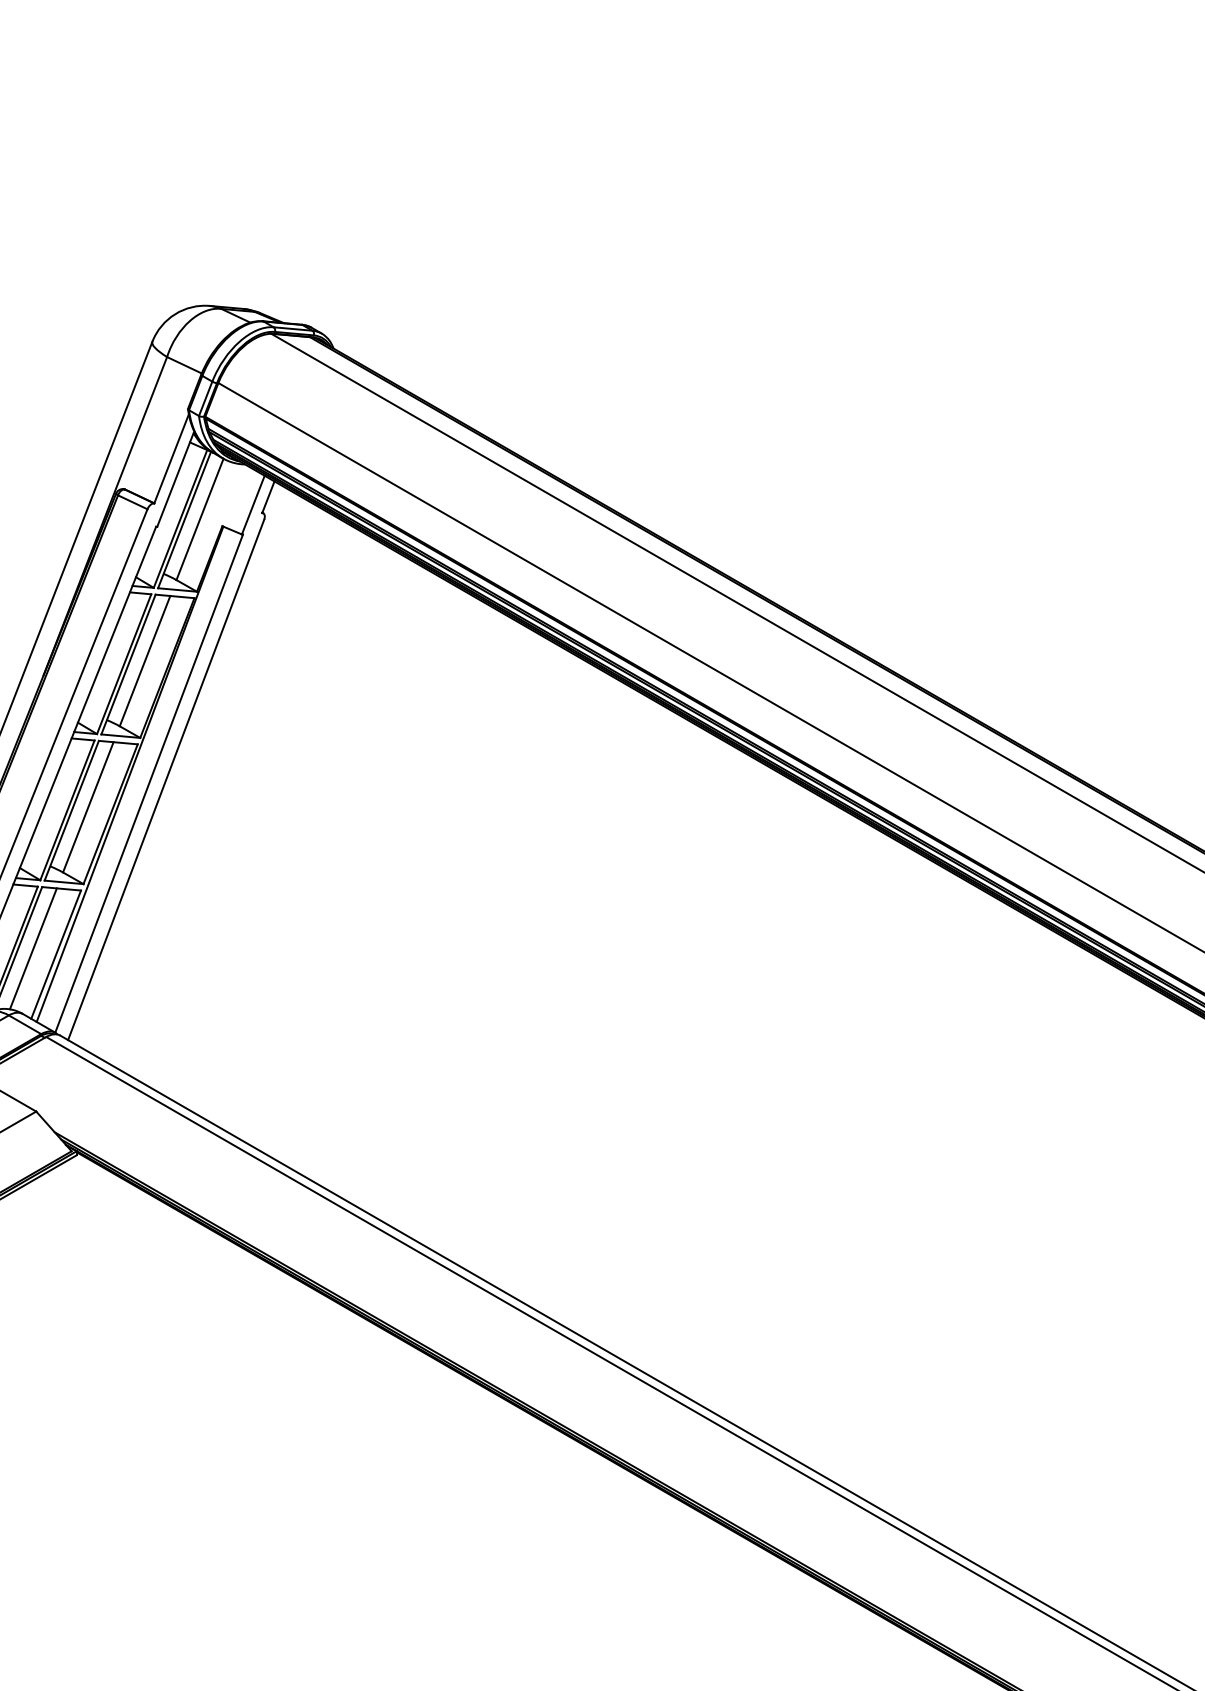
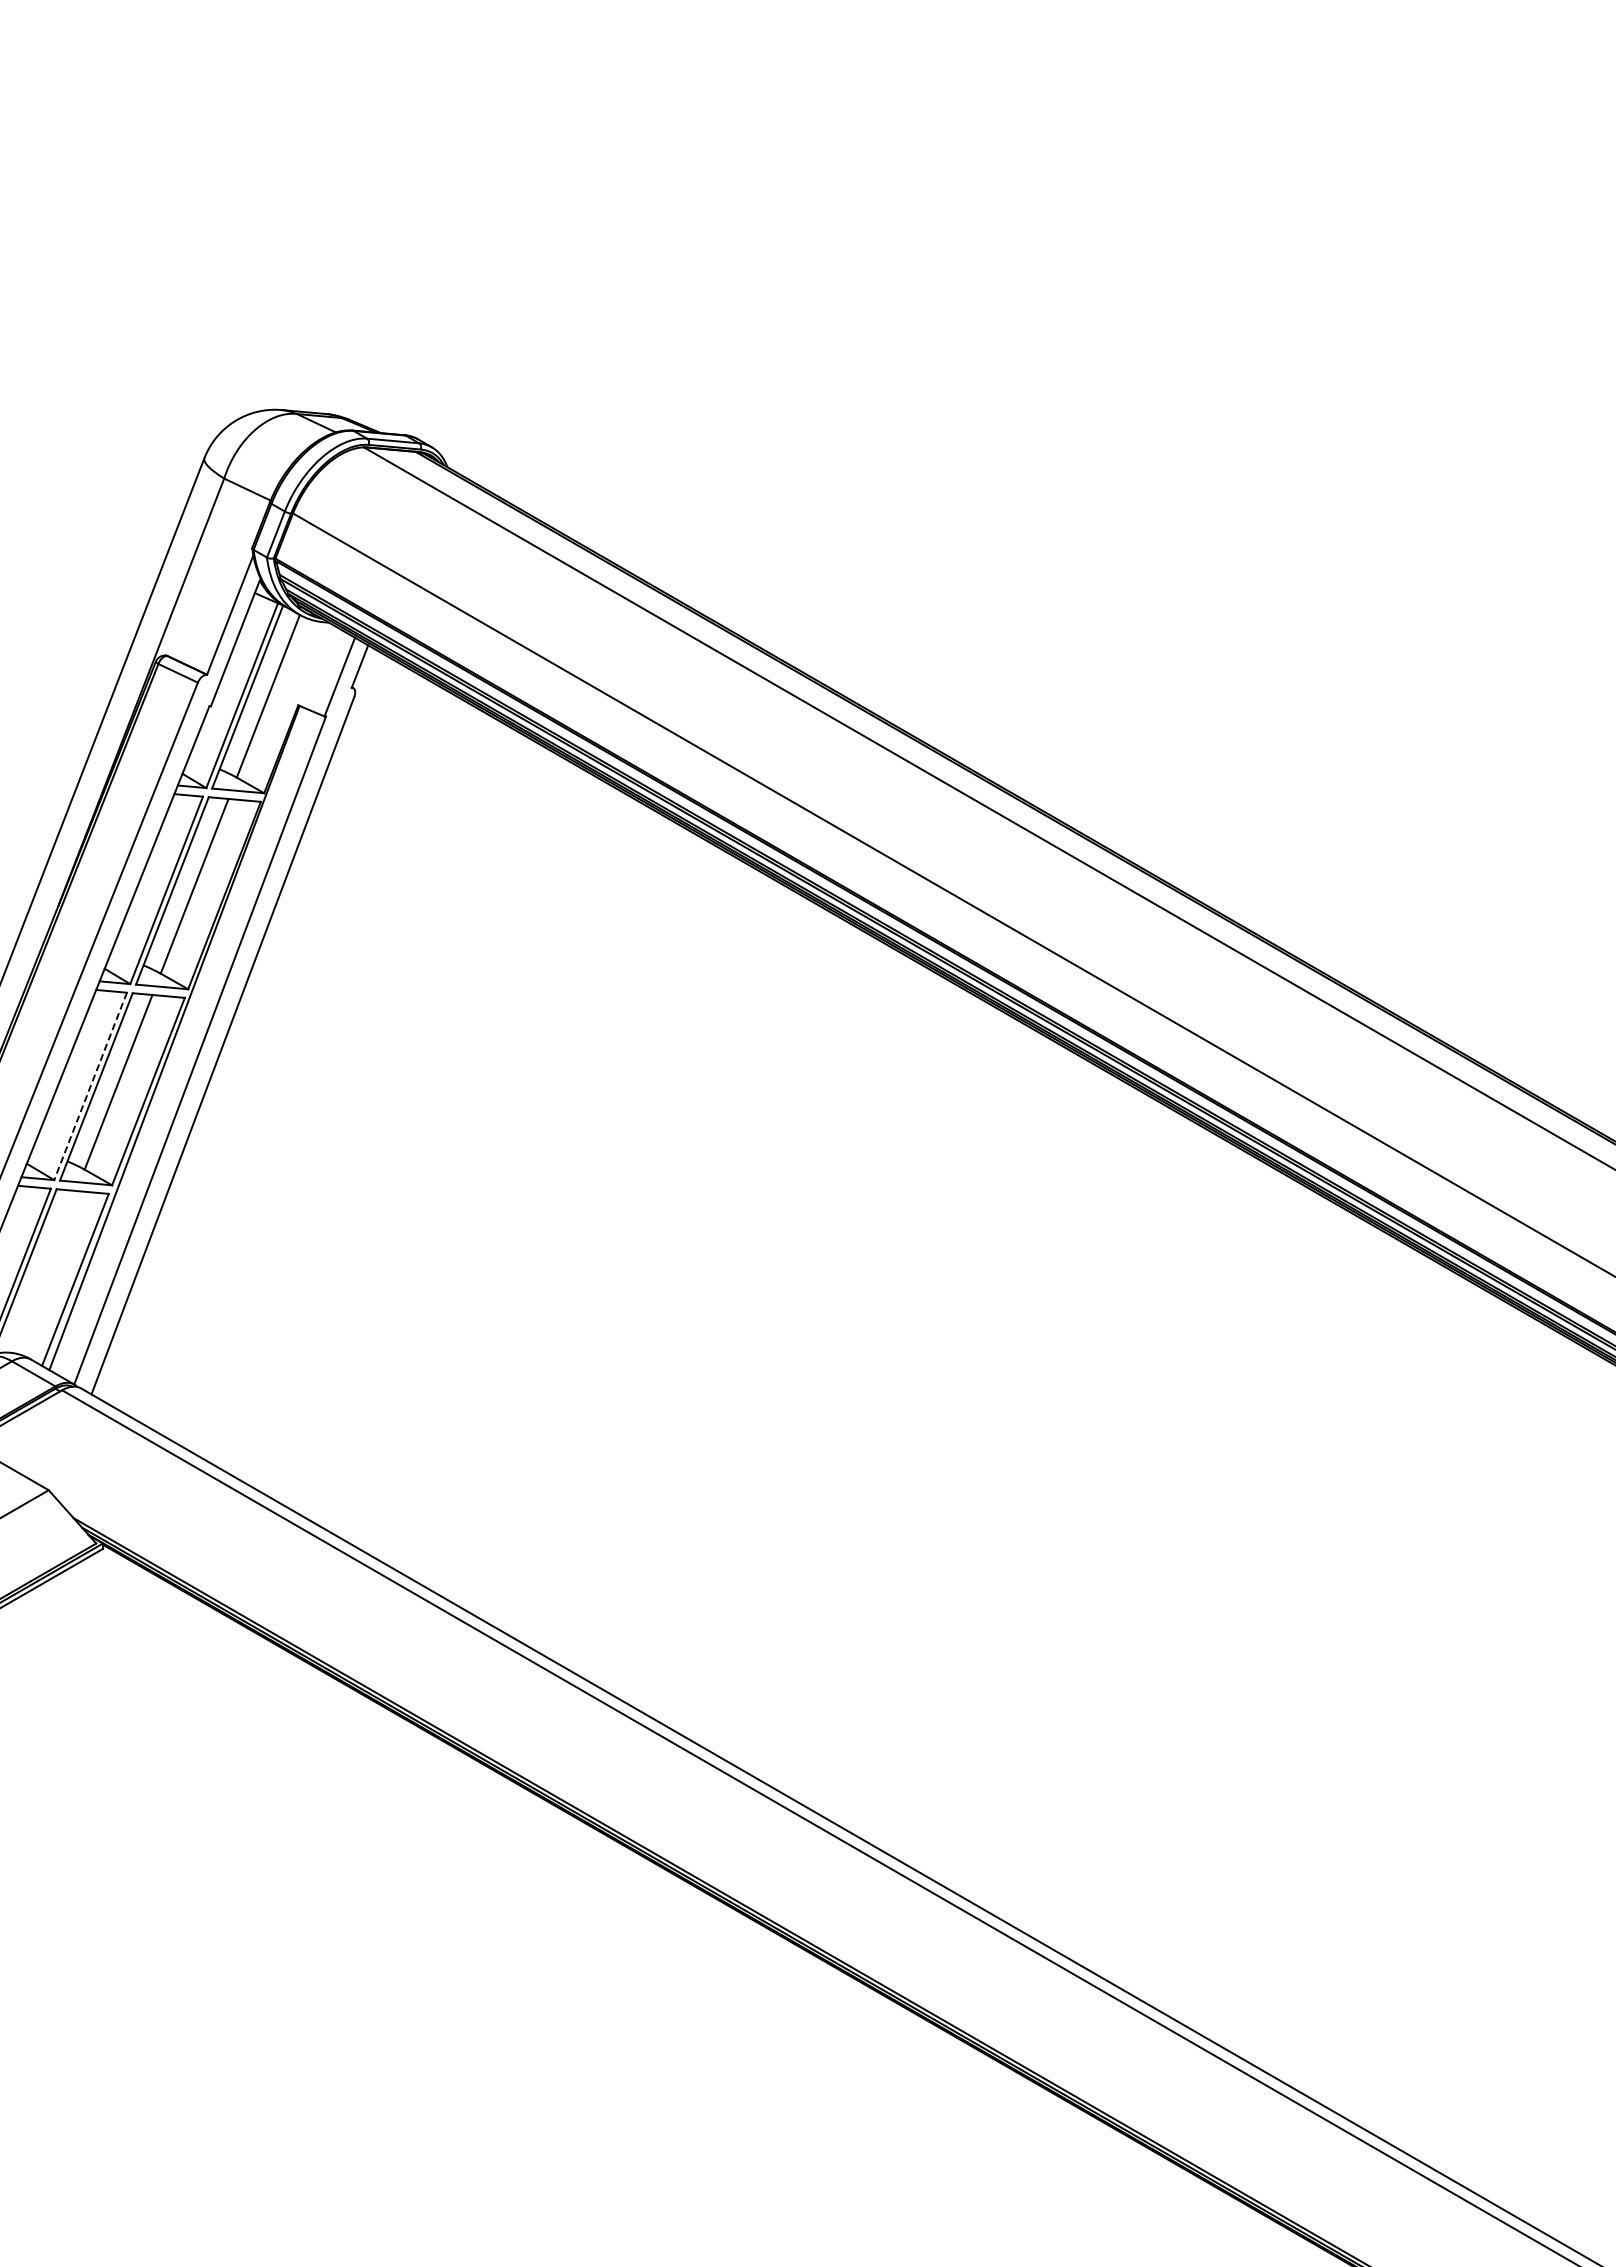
line: (67, 810) -> (90, 1086), solid -> dashed
line: (33, 949) -> (44, 1272), removed

